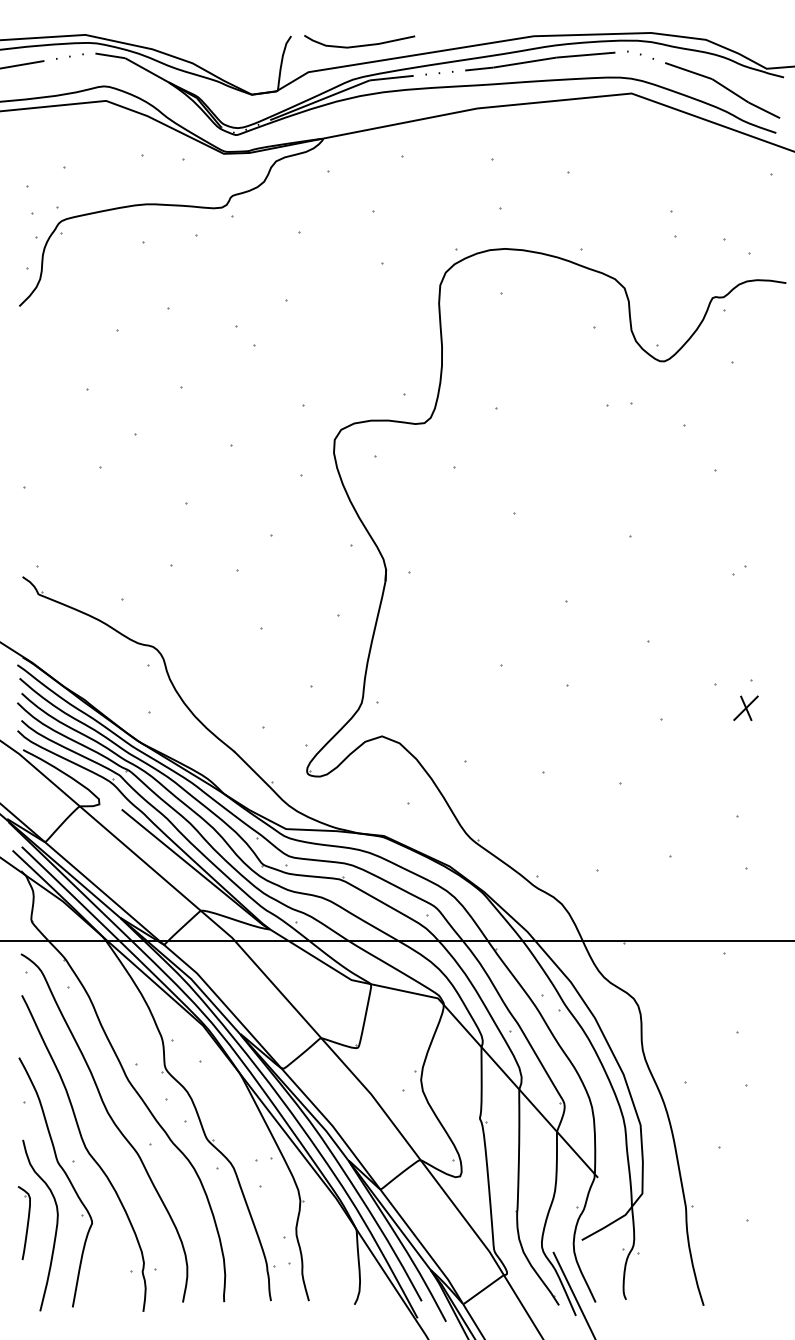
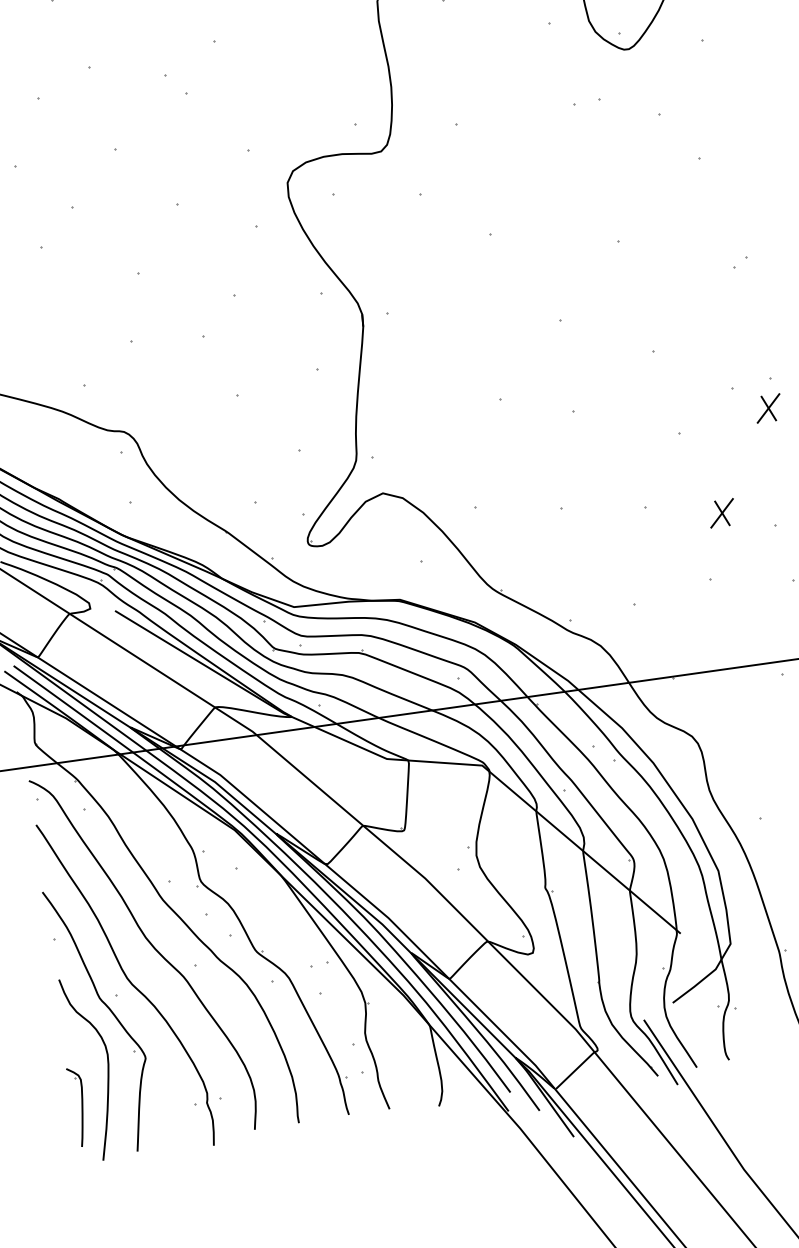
part: (689, 797) -> (721, 512), added
part: (23, 1222) -> (77, 1106), moved

